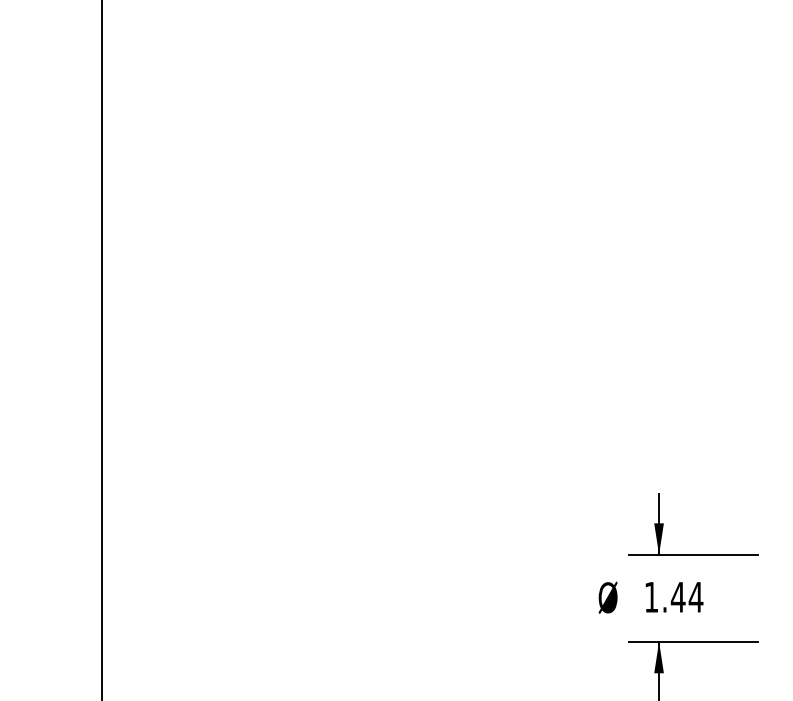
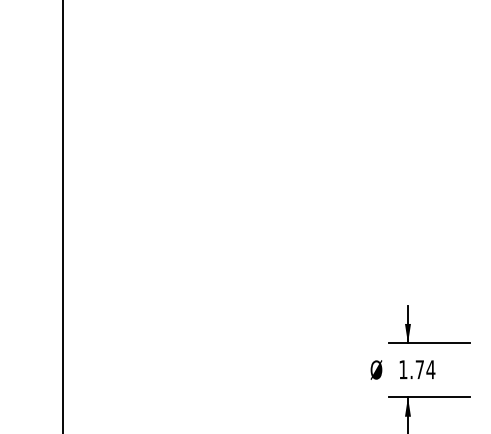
text: (677, 596) -> (419, 369), 1.44 -> 1.74

